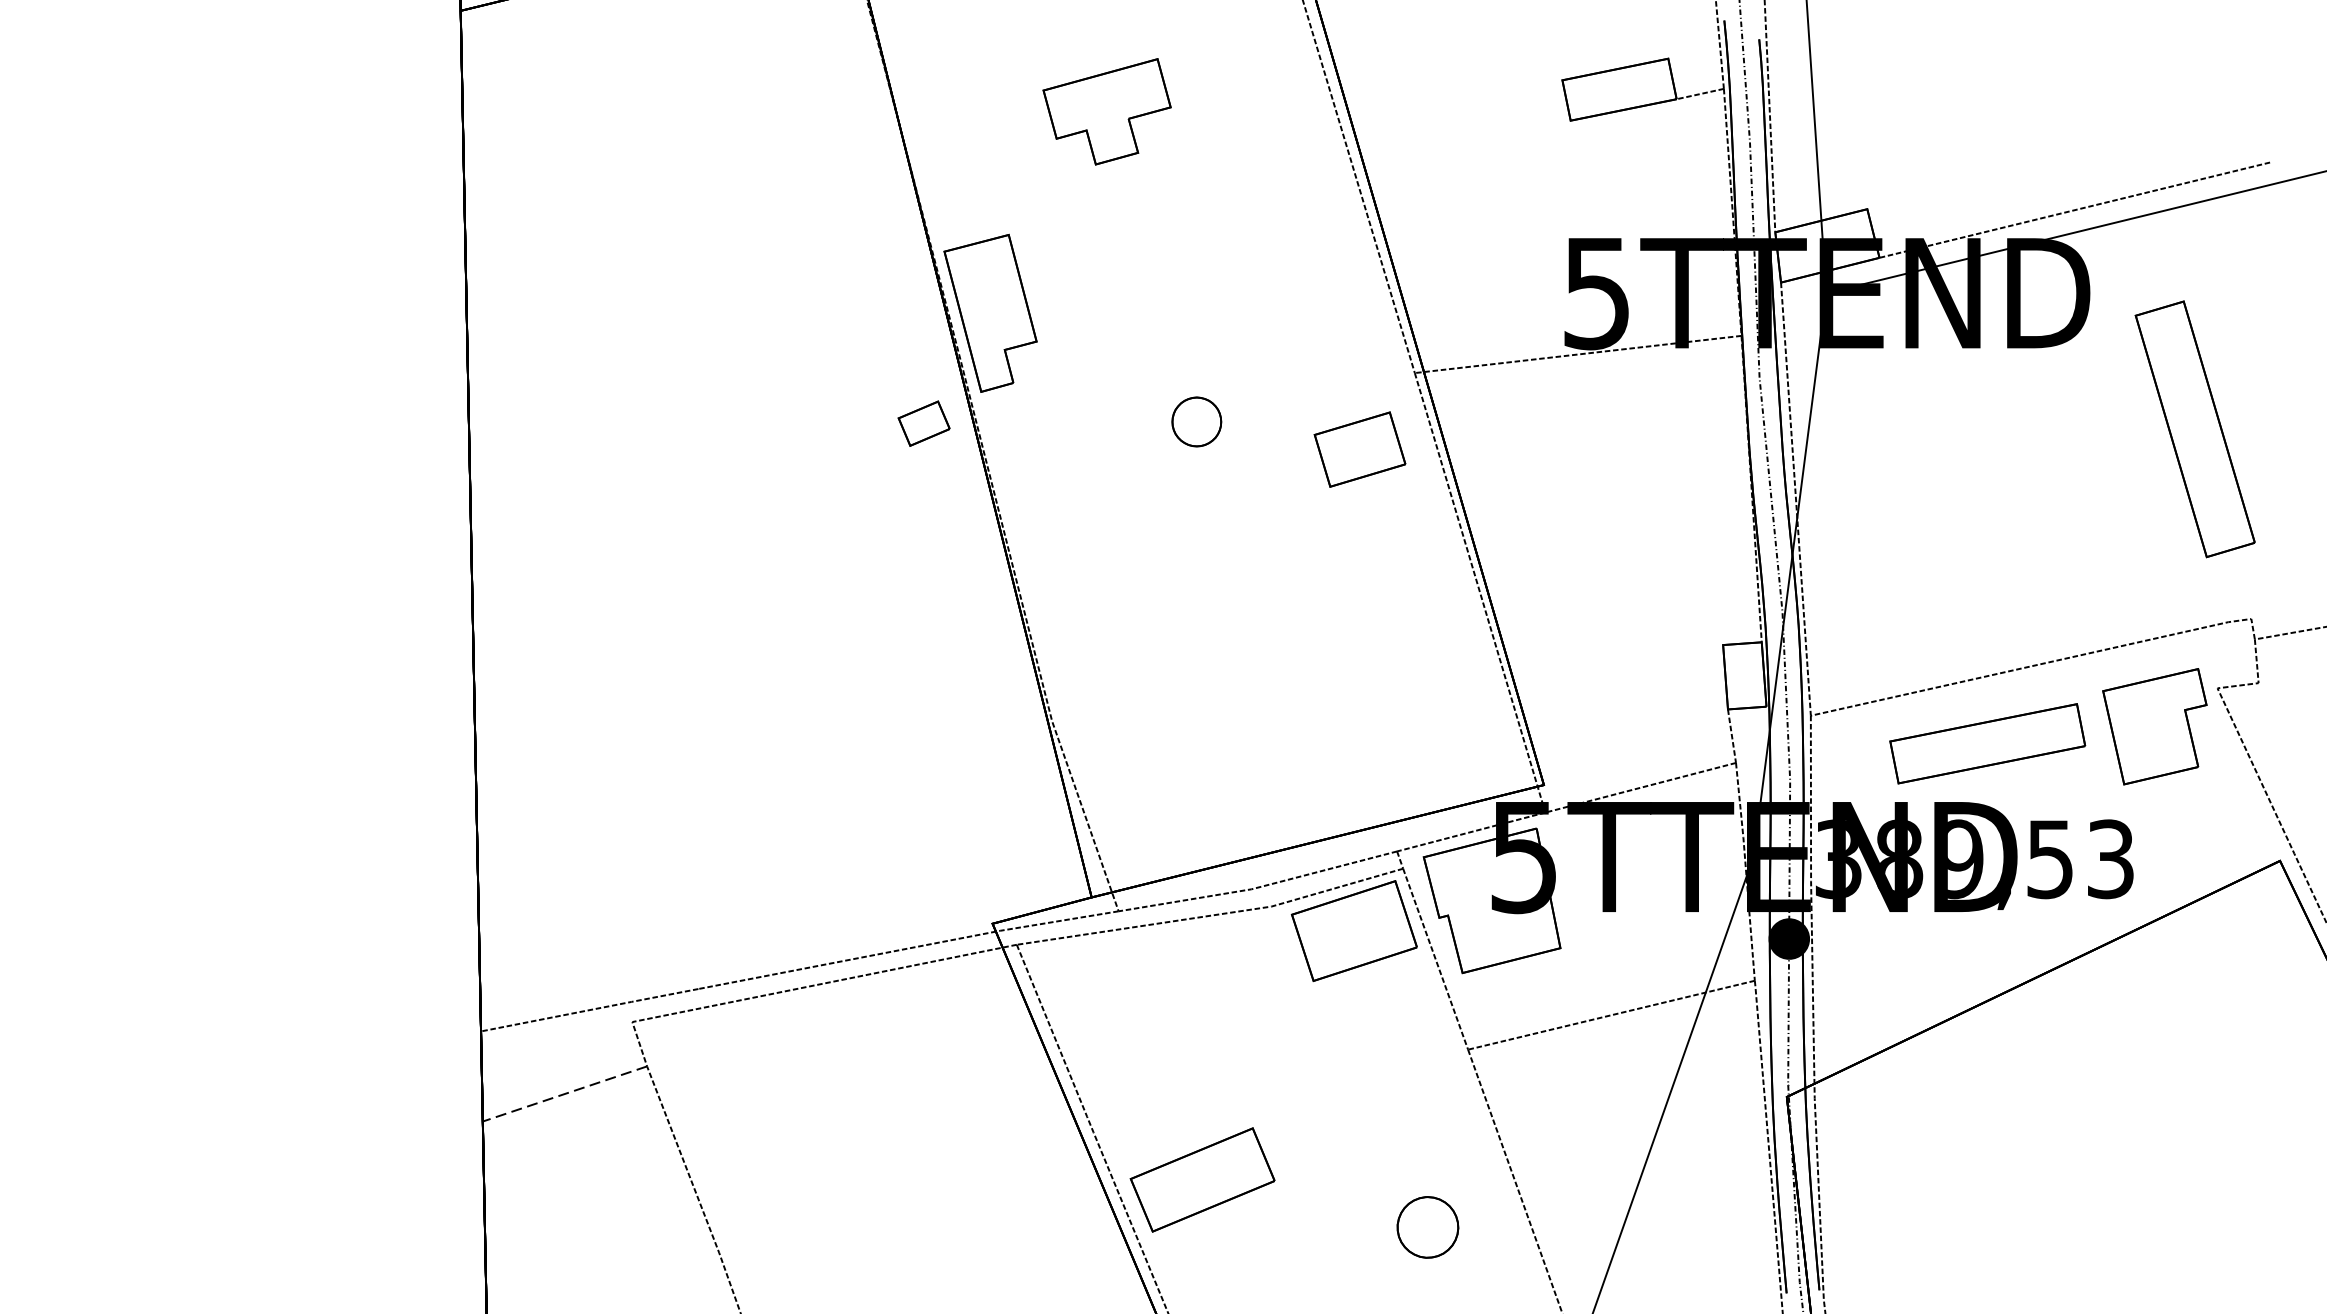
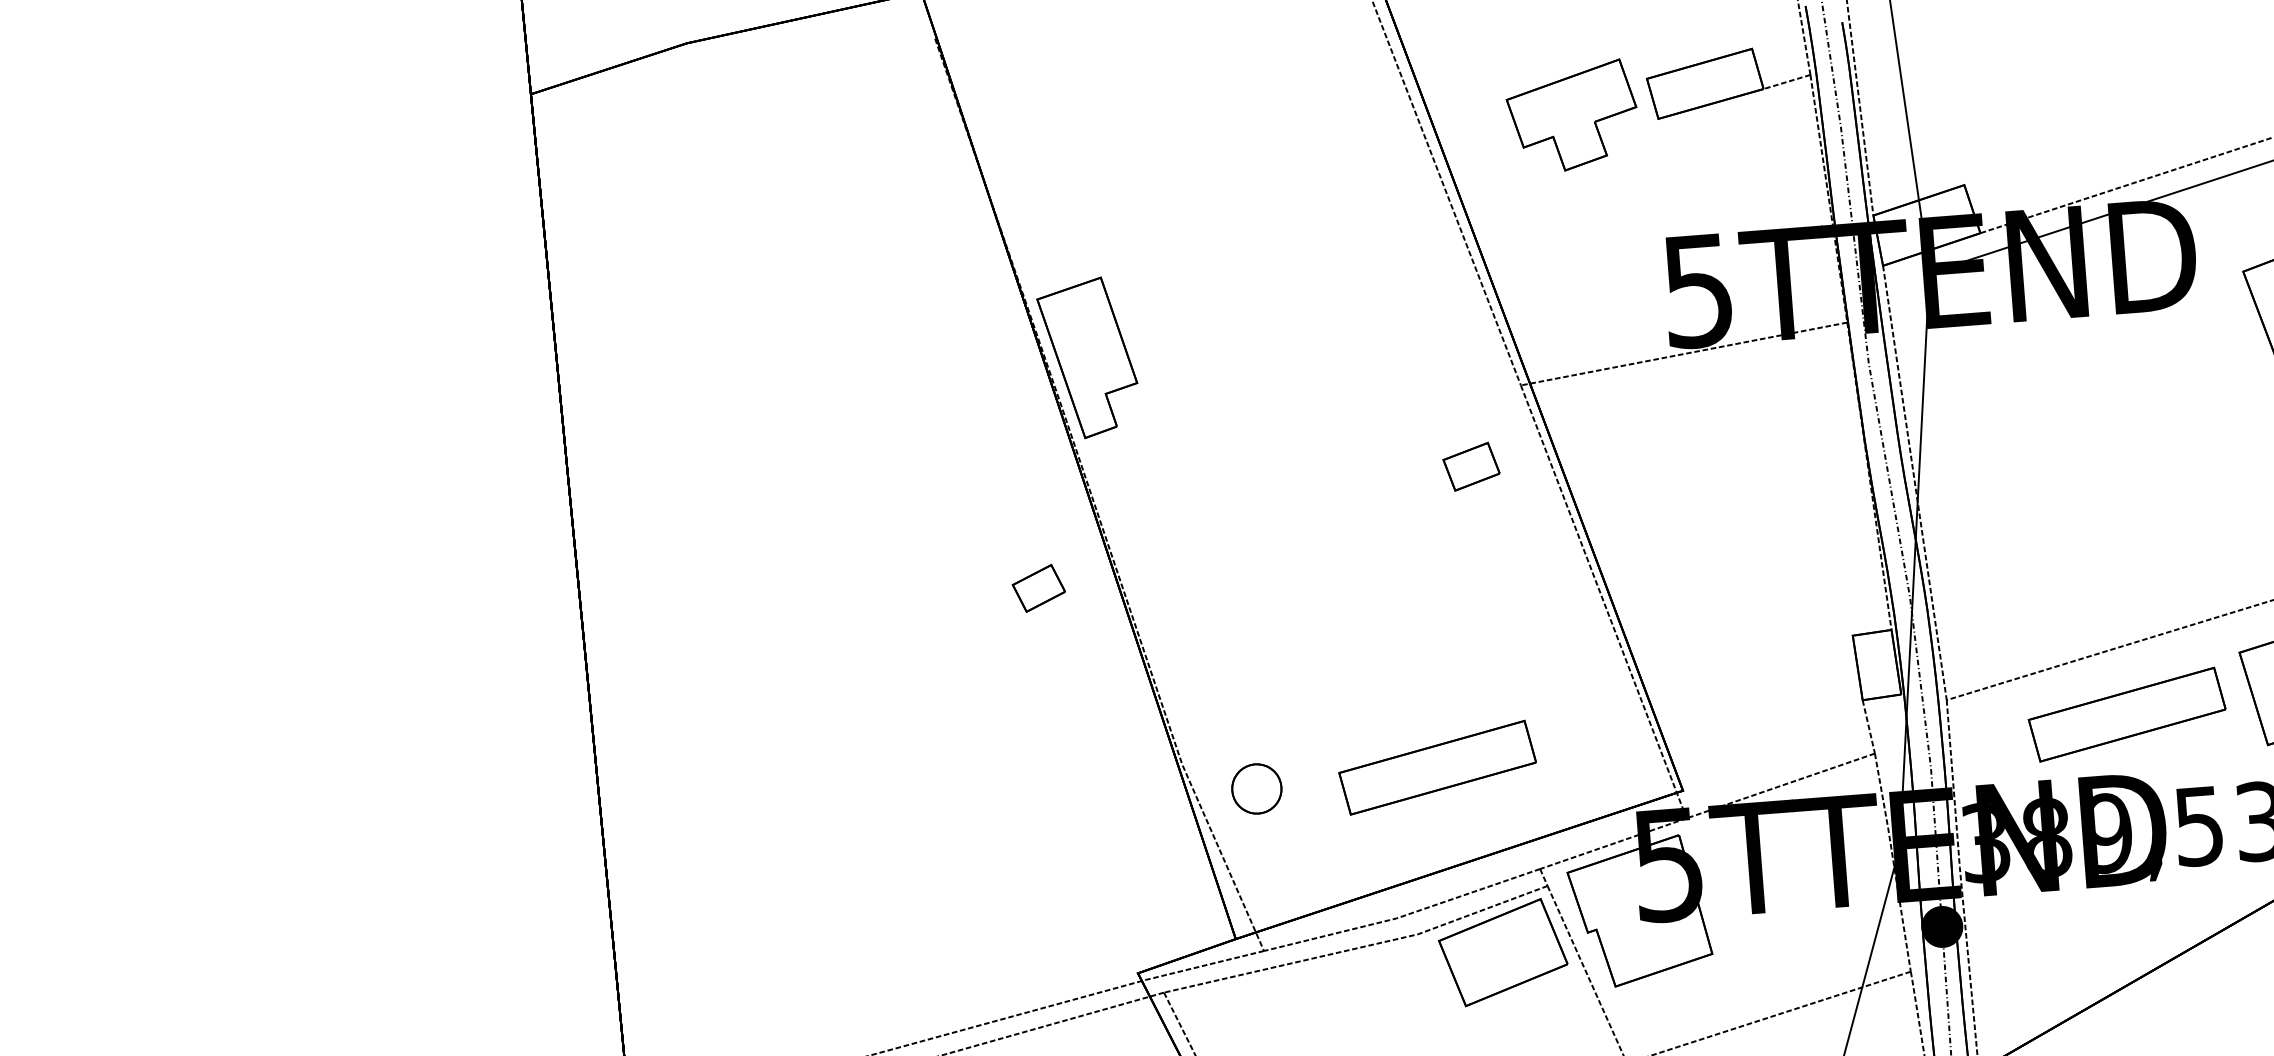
part: (1106, 111) -> (1571, 116), moved
part: (1196, 421) -> (1256, 788), moved
part: (923, 423) -> (1038, 588), moved
part: (1359, 449) -> (1471, 466), size x0.6
part: (1303, 743) -> (1437, 767), added

